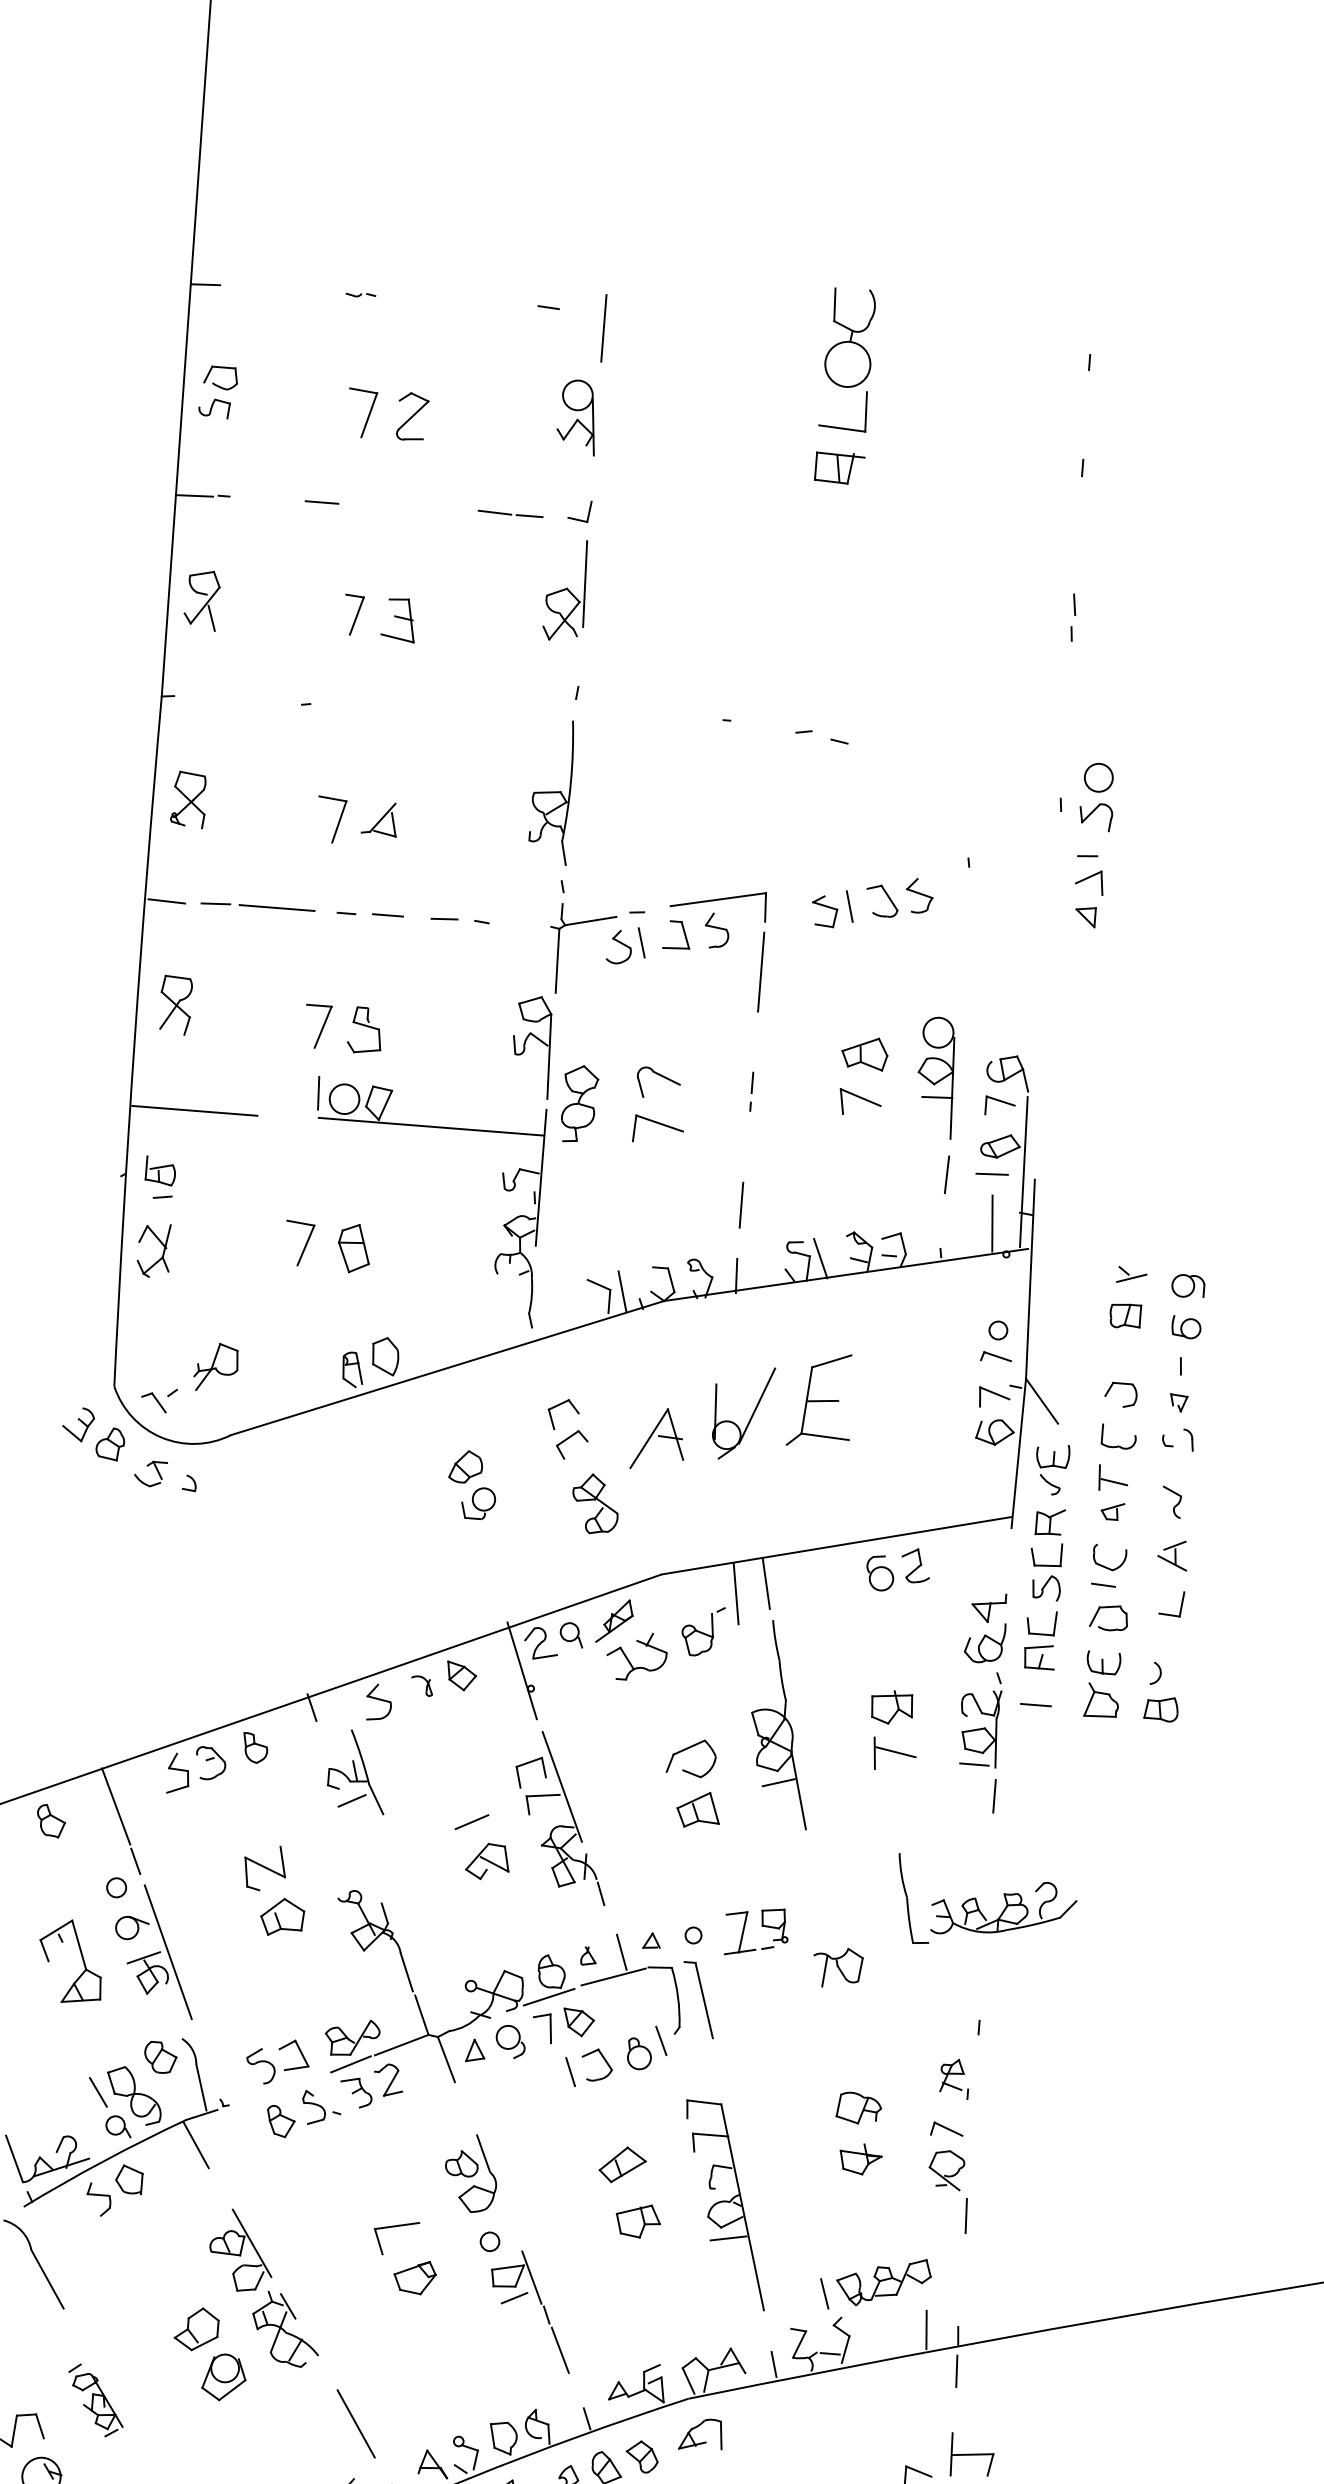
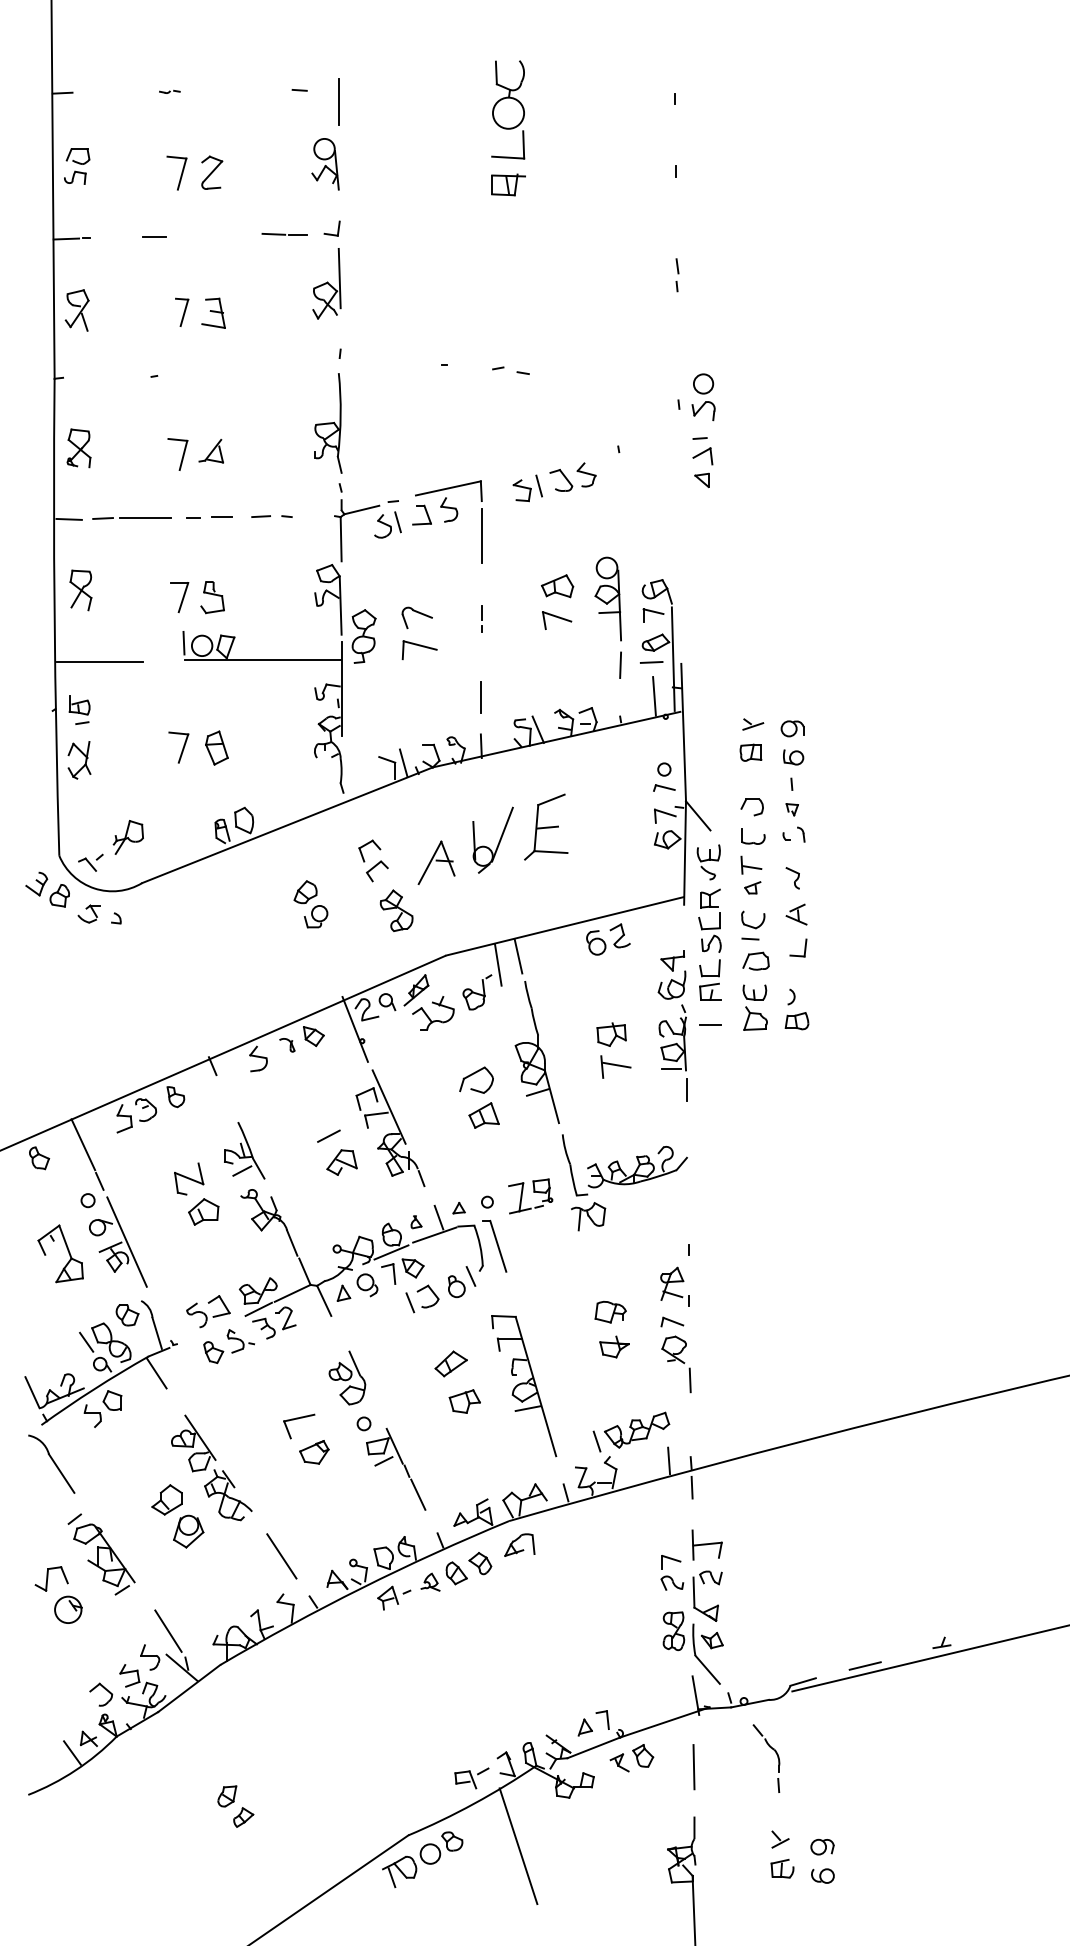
part: (357, 1771) -> (244, 1150), moved
part: (985, 1905) -> (624, 1165), moved
part: (954, 2078) -> (674, 1286), size x1.43
part: (95, 2400) -> (101, 1554), size x1.67

